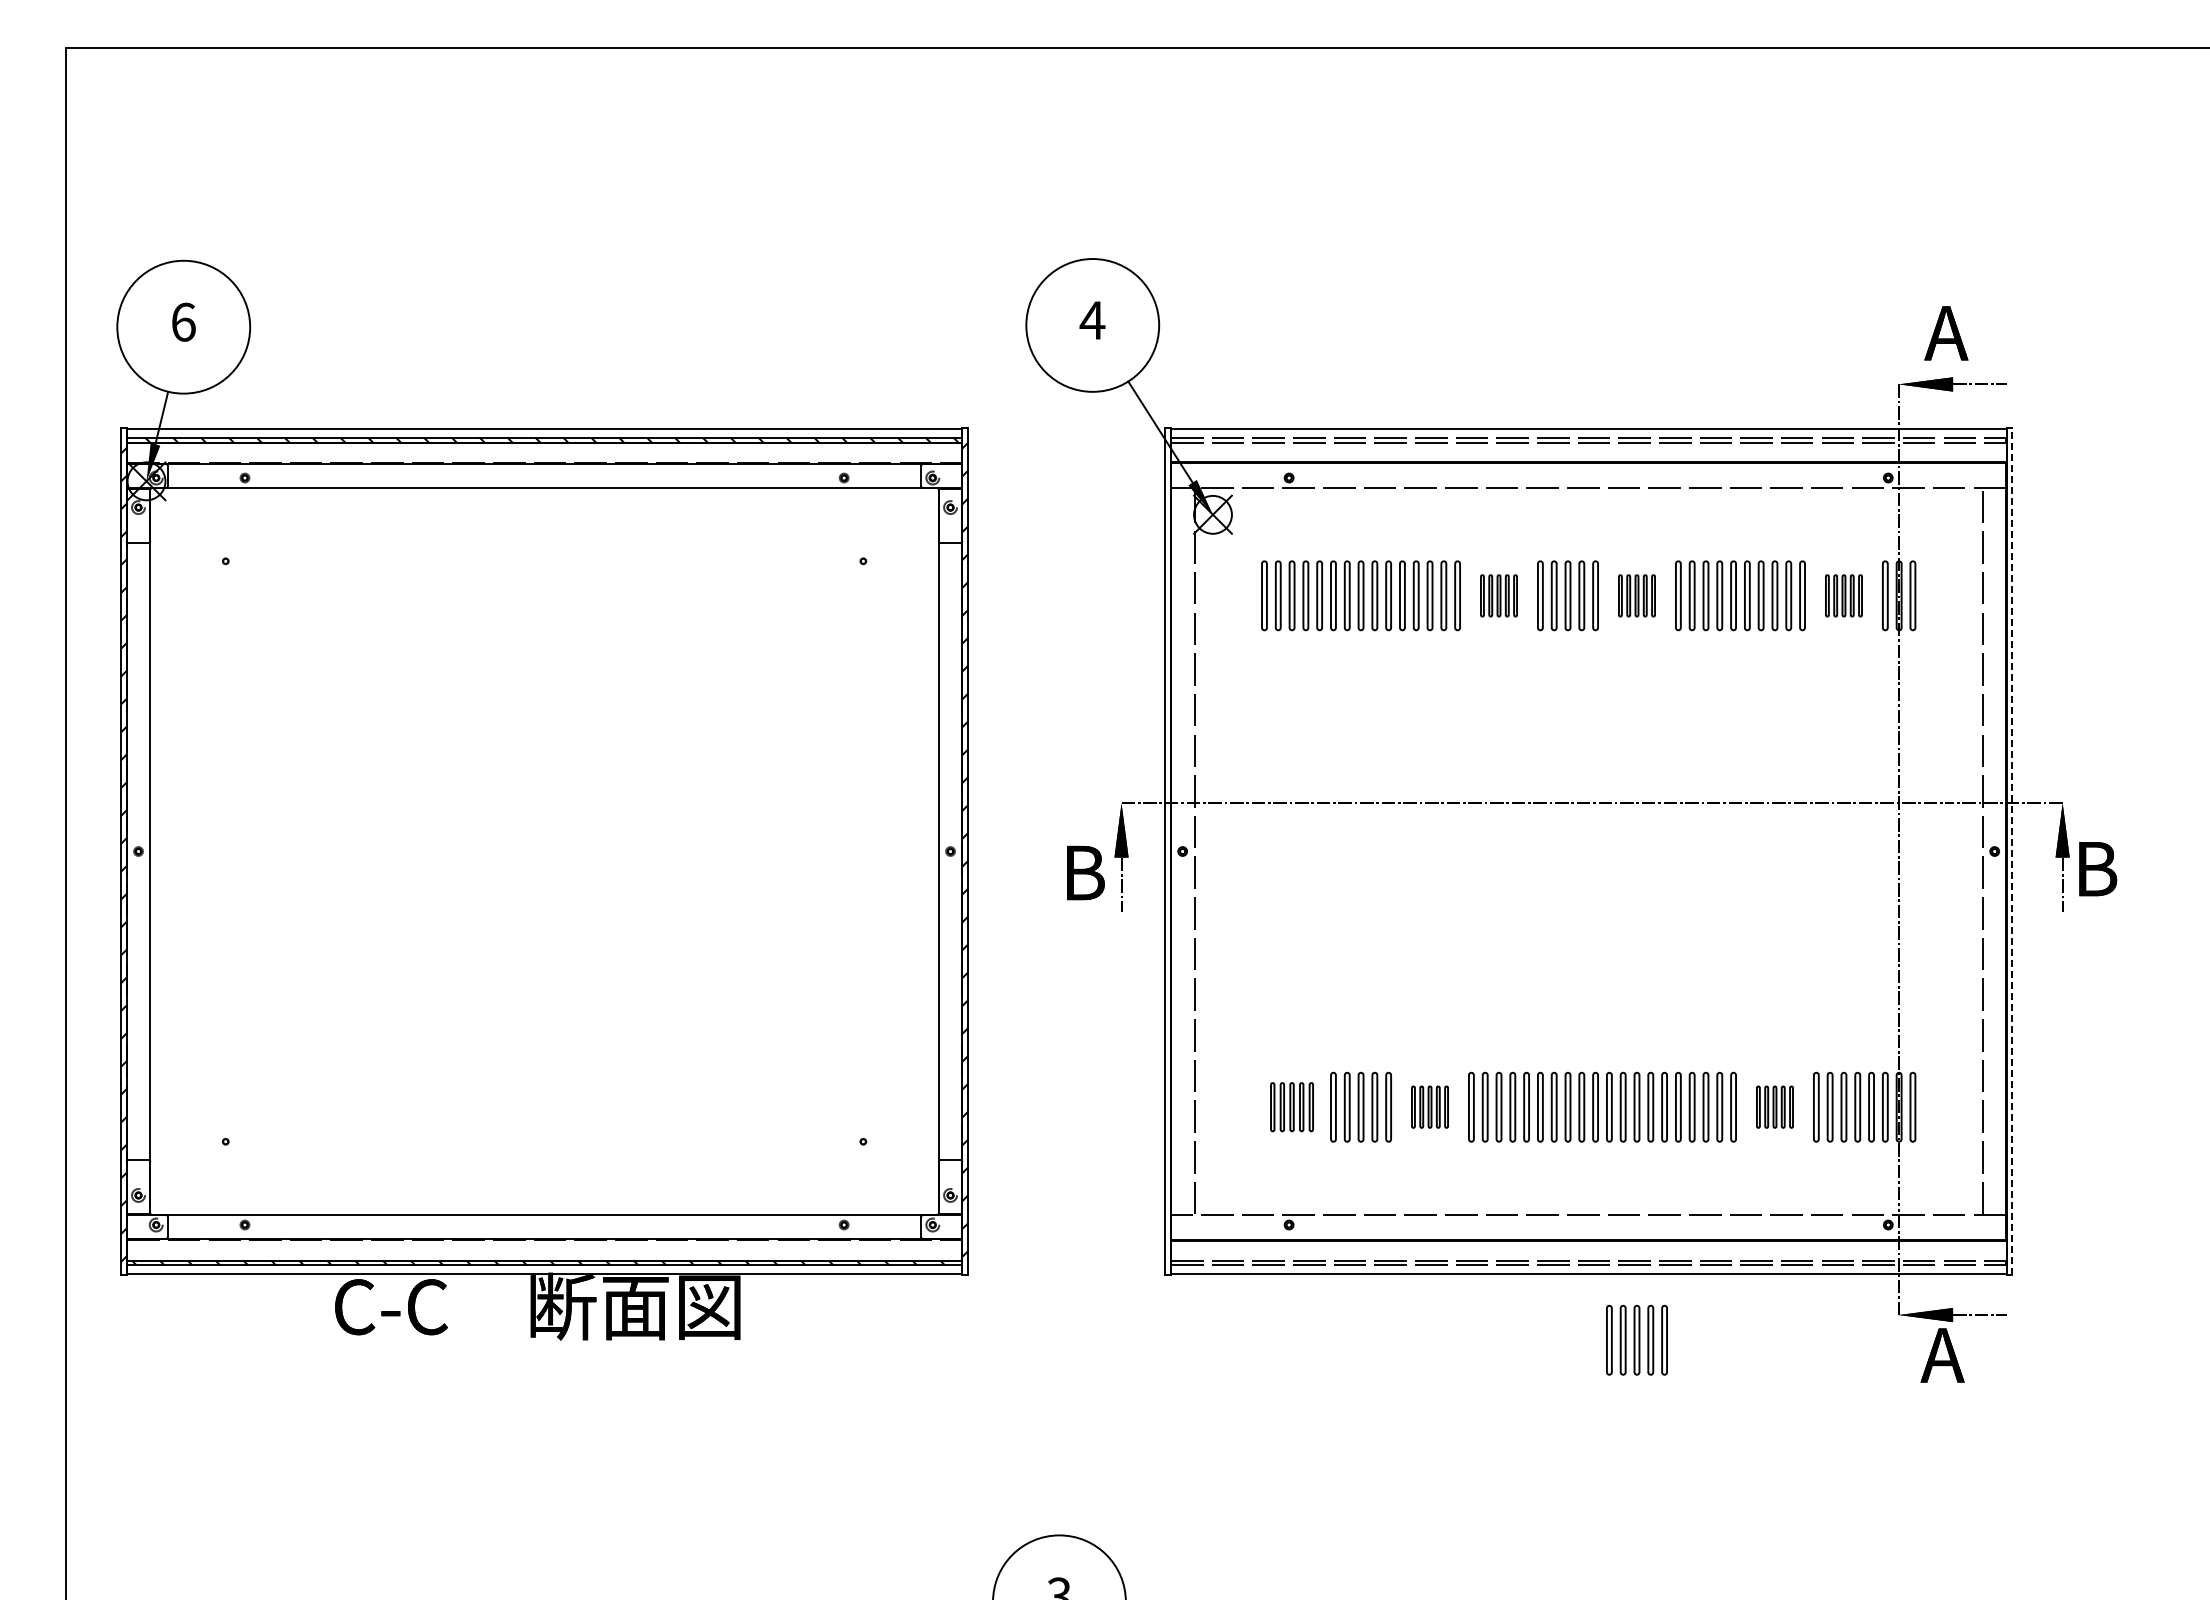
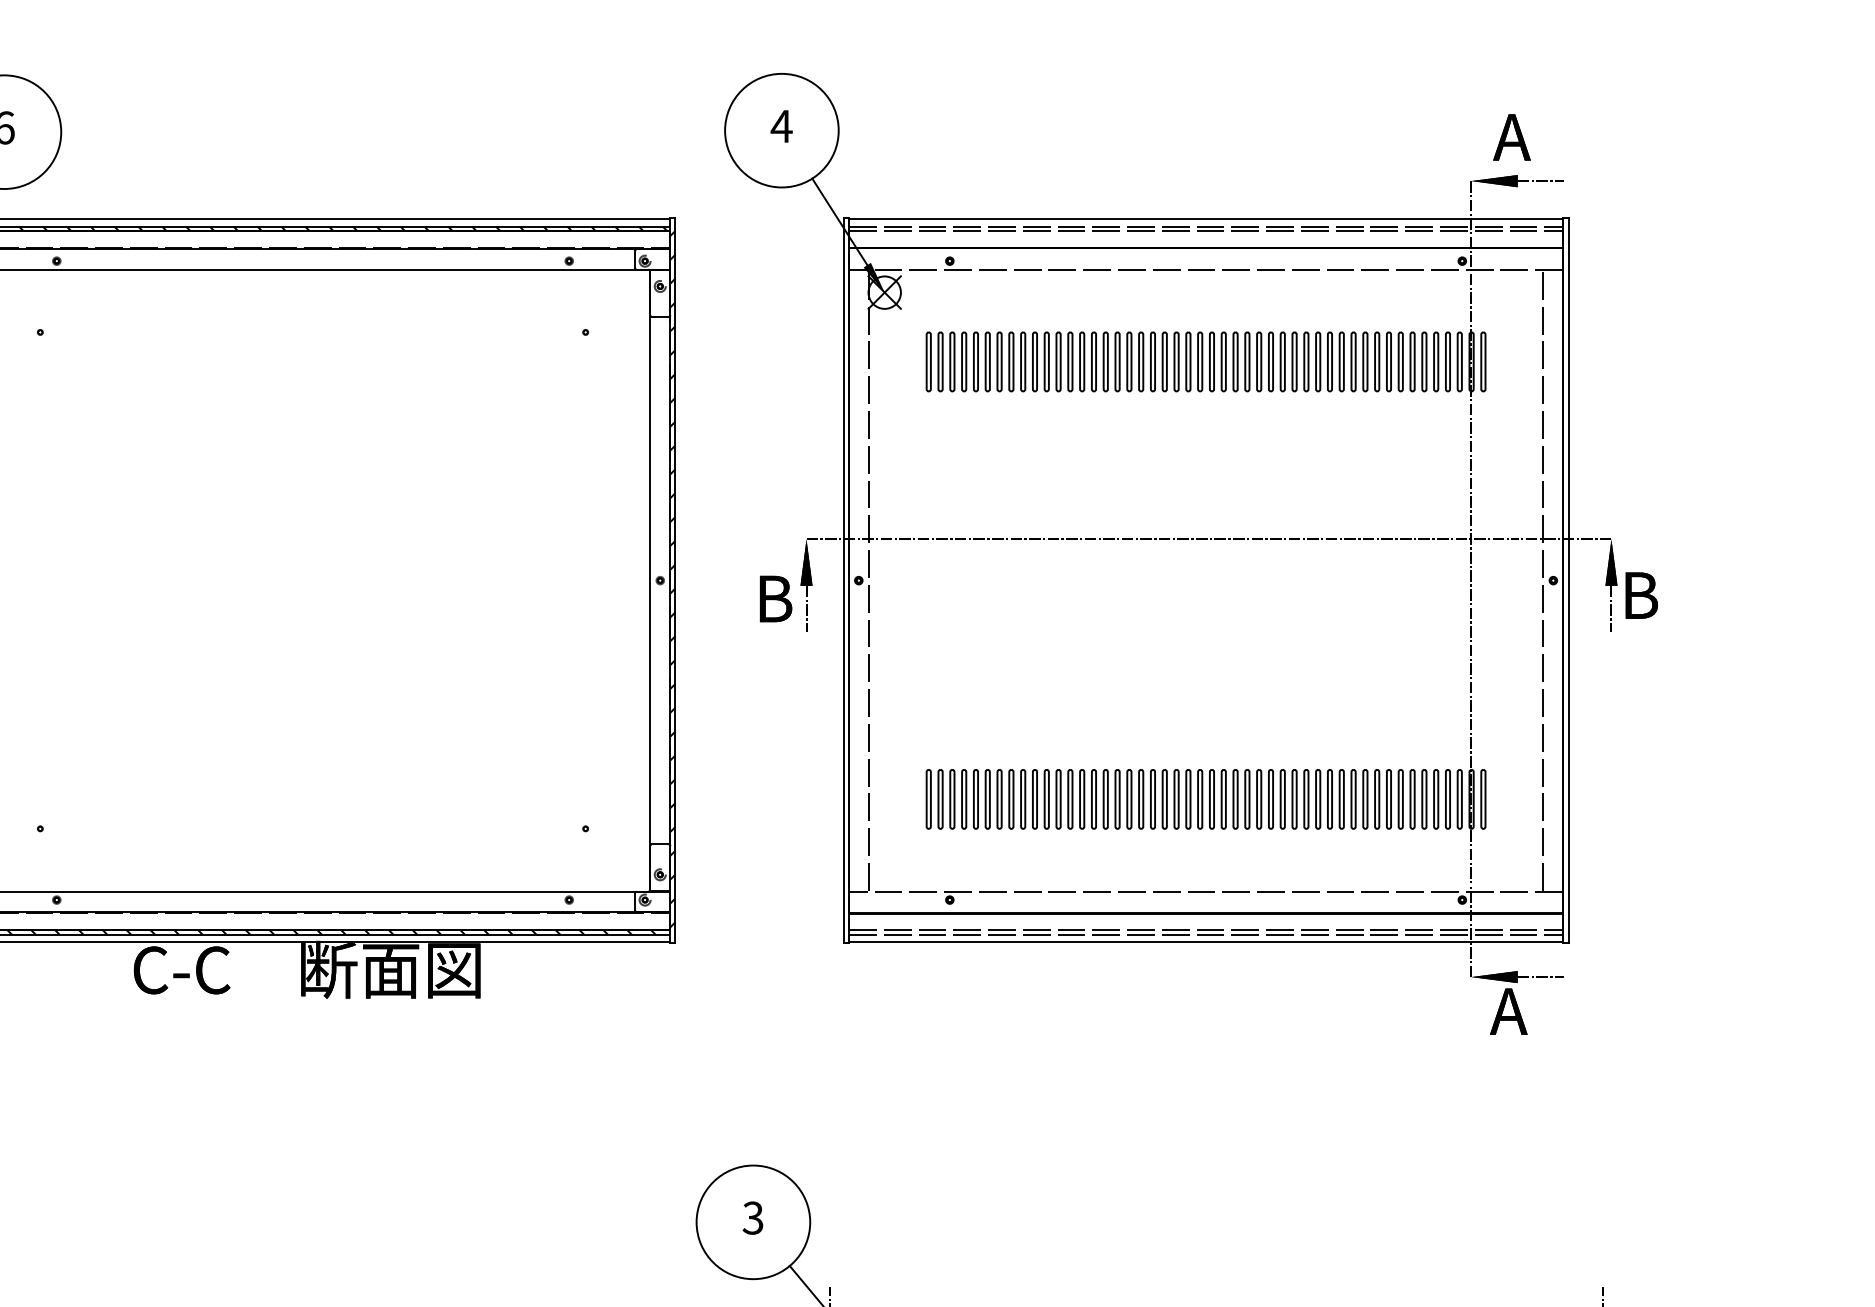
part: (1498, 595) -> (1128, 361), size x1.67
part: (1636, 595) -> (1246, 361), size x1.67
part: (1843, 595) -> (1424, 361), size x1.67
line: (2012, 851) -> (1568, 580), dashed -> solid
part: (1291, 1106) -> (951, 798), size x1.43
part: (1429, 1106) -> (1069, 798), size x1.67
part: (1774, 1106) -> (1364, 798), size x1.67
part: (1636, 1339) -> (1246, 997), removed

